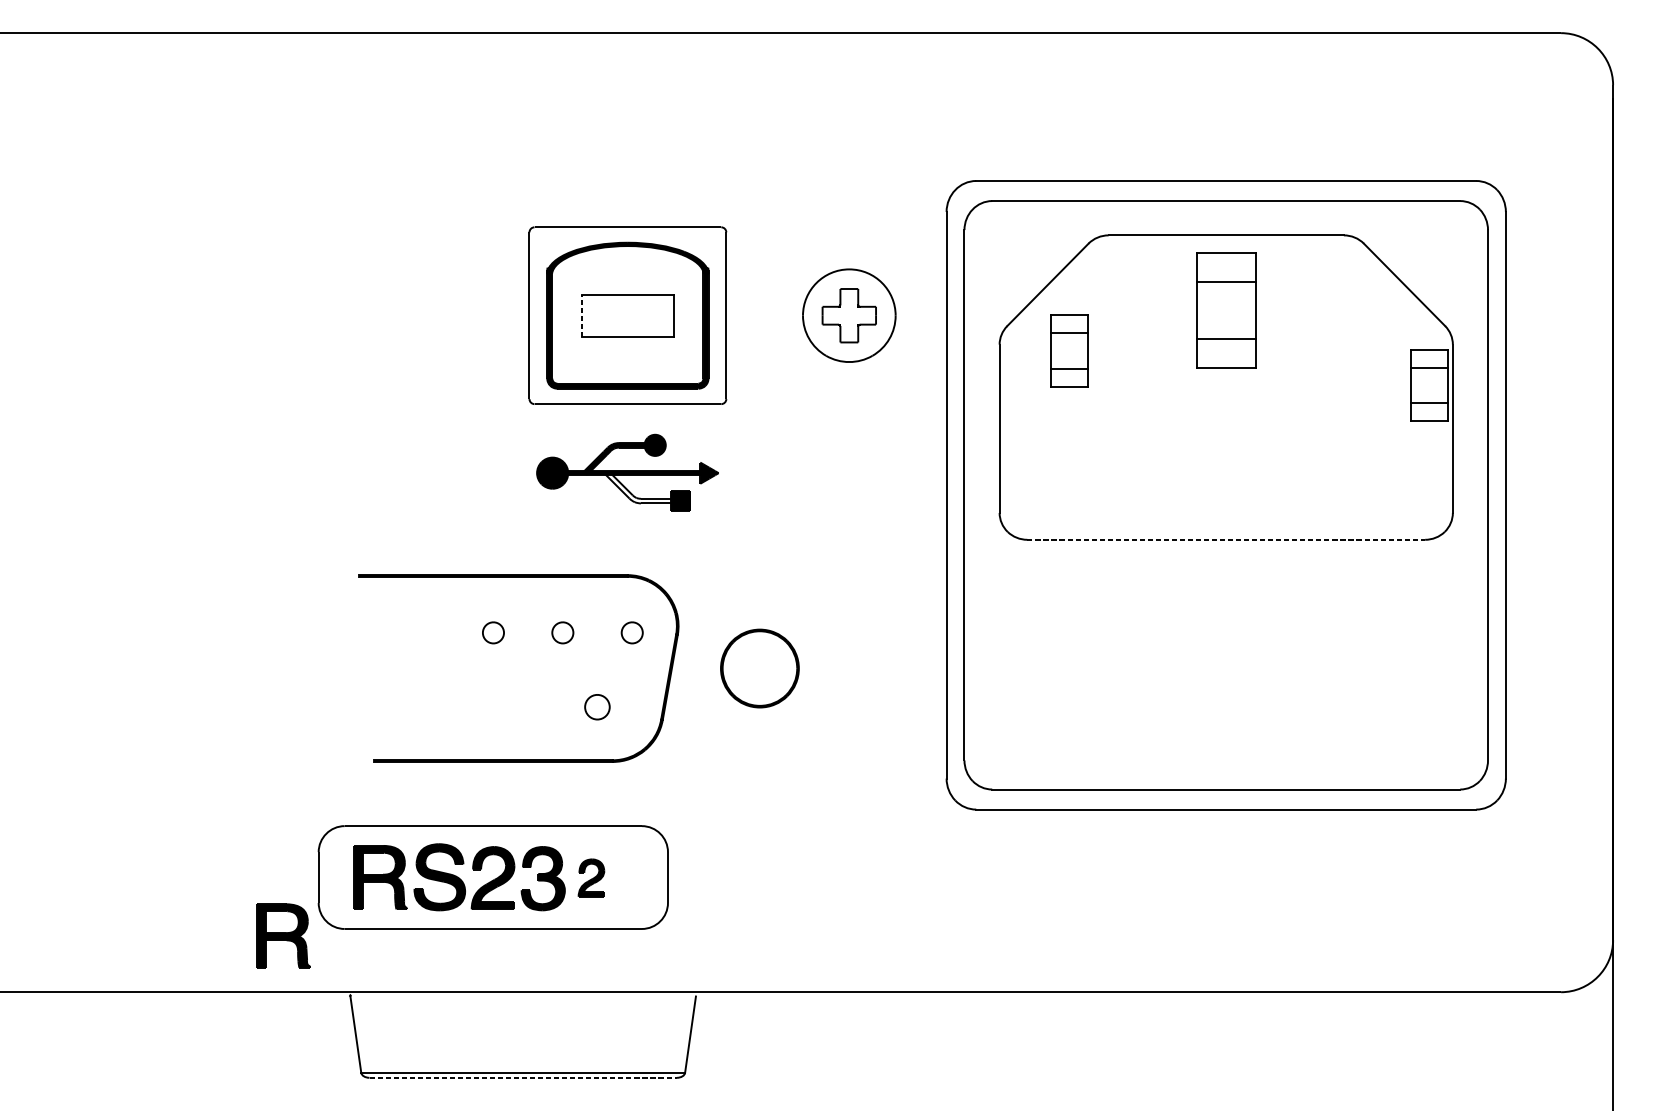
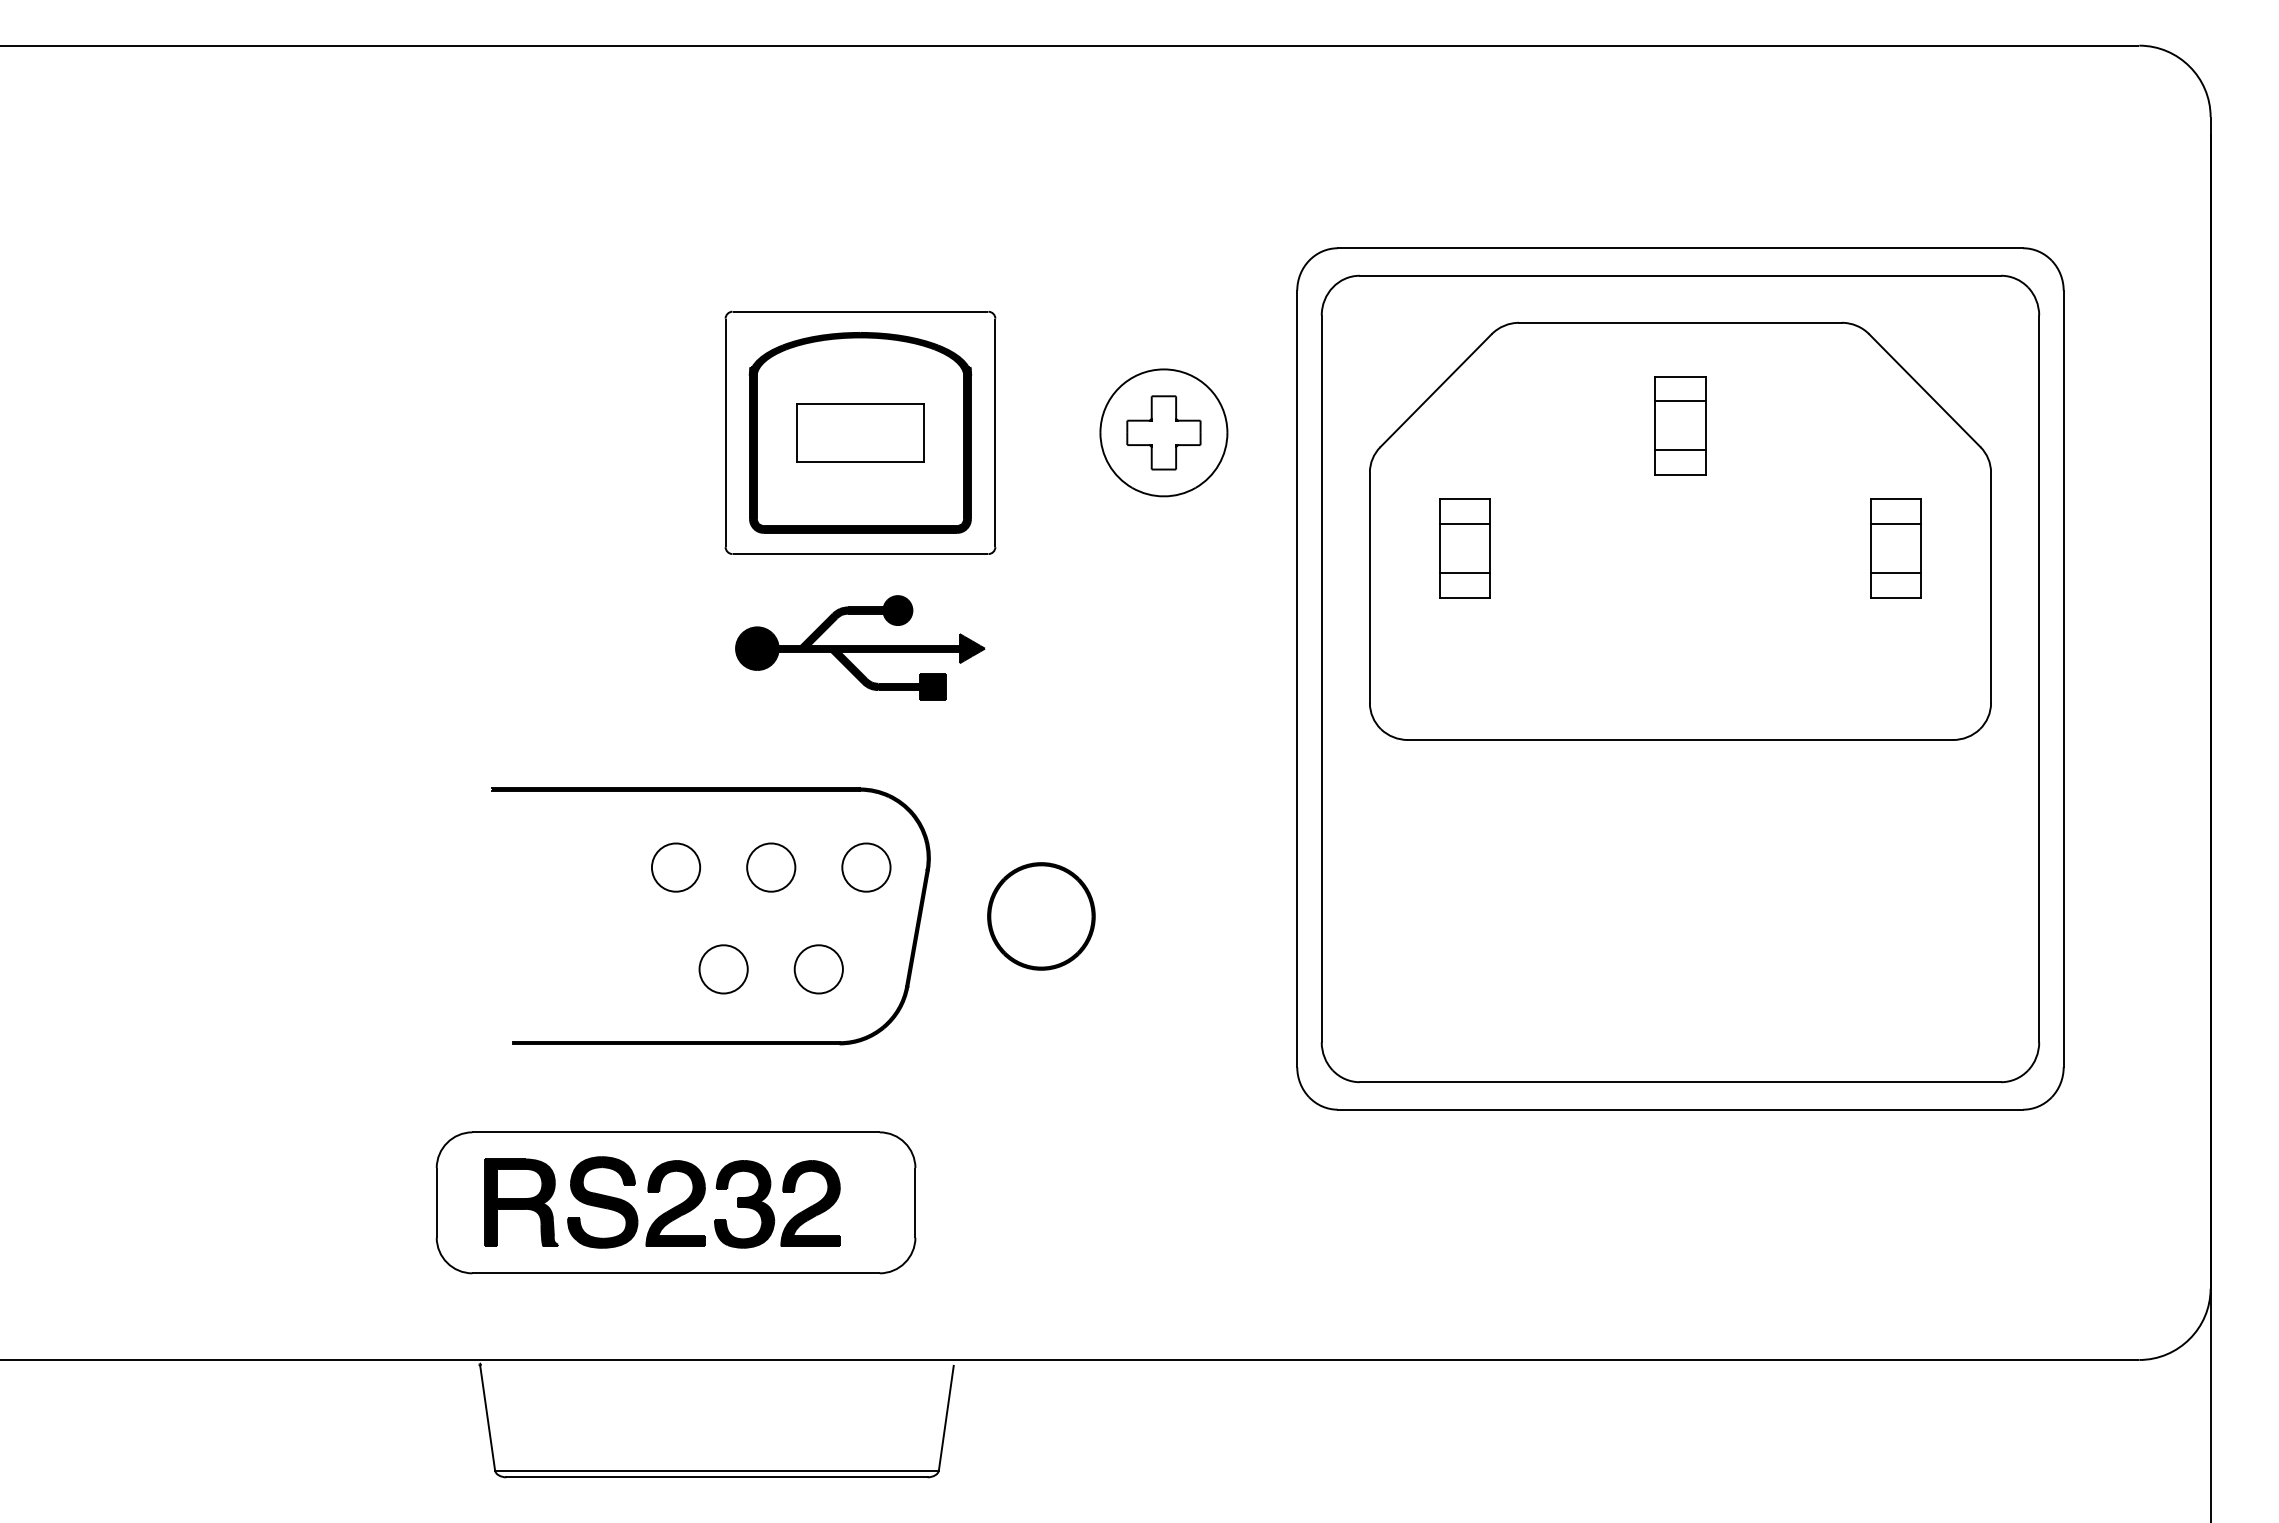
part: (1226, 310) -> (1680, 425), size x0.62
line: (581, 315) -> (797, 432), dashed -> solid
part: (1068, 351) -> (1464, 548), moved
part: (1429, 385) -> (1895, 548), moved
fill: (638, 487) -> (875, 668), added
line: (1226, 540) -> (1680, 740), dashed -> solid
part: (493, 632) -> (676, 867), size x1.67
part: (562, 632) -> (771, 867), size x1.67
part: (632, 632) -> (866, 867), size x1.67
part: (527, 707) -> (723, 969), added
part: (597, 707) -> (818, 969), size x1.43
part: (591, 878) -> (810, 1203), size x1.67
part: (283, 935) -> (388, 1282), removed
line: (522, 1077) -> (716, 1477), dashed -> solid

